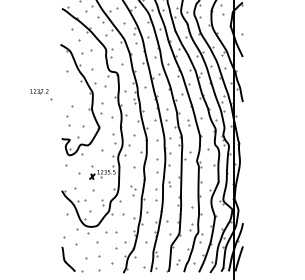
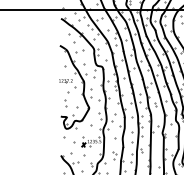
part: (41, 94) -> (67, 83), moved

